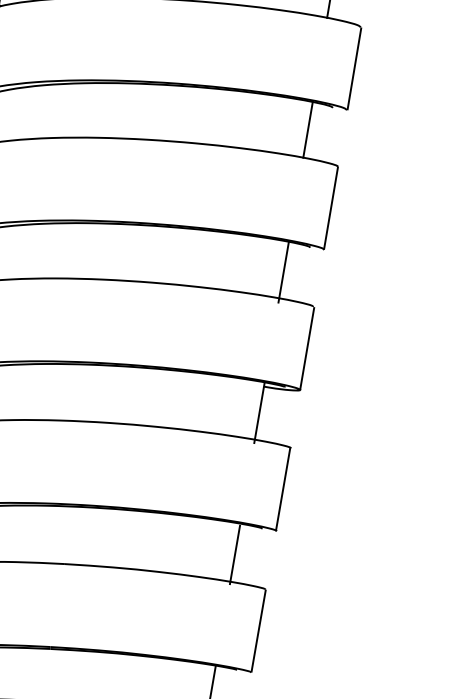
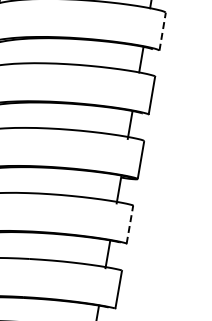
line: (354, 68) -> (162, 31), solid -> dashed
line: (282, 488) -> (129, 224), solid -> dashed

